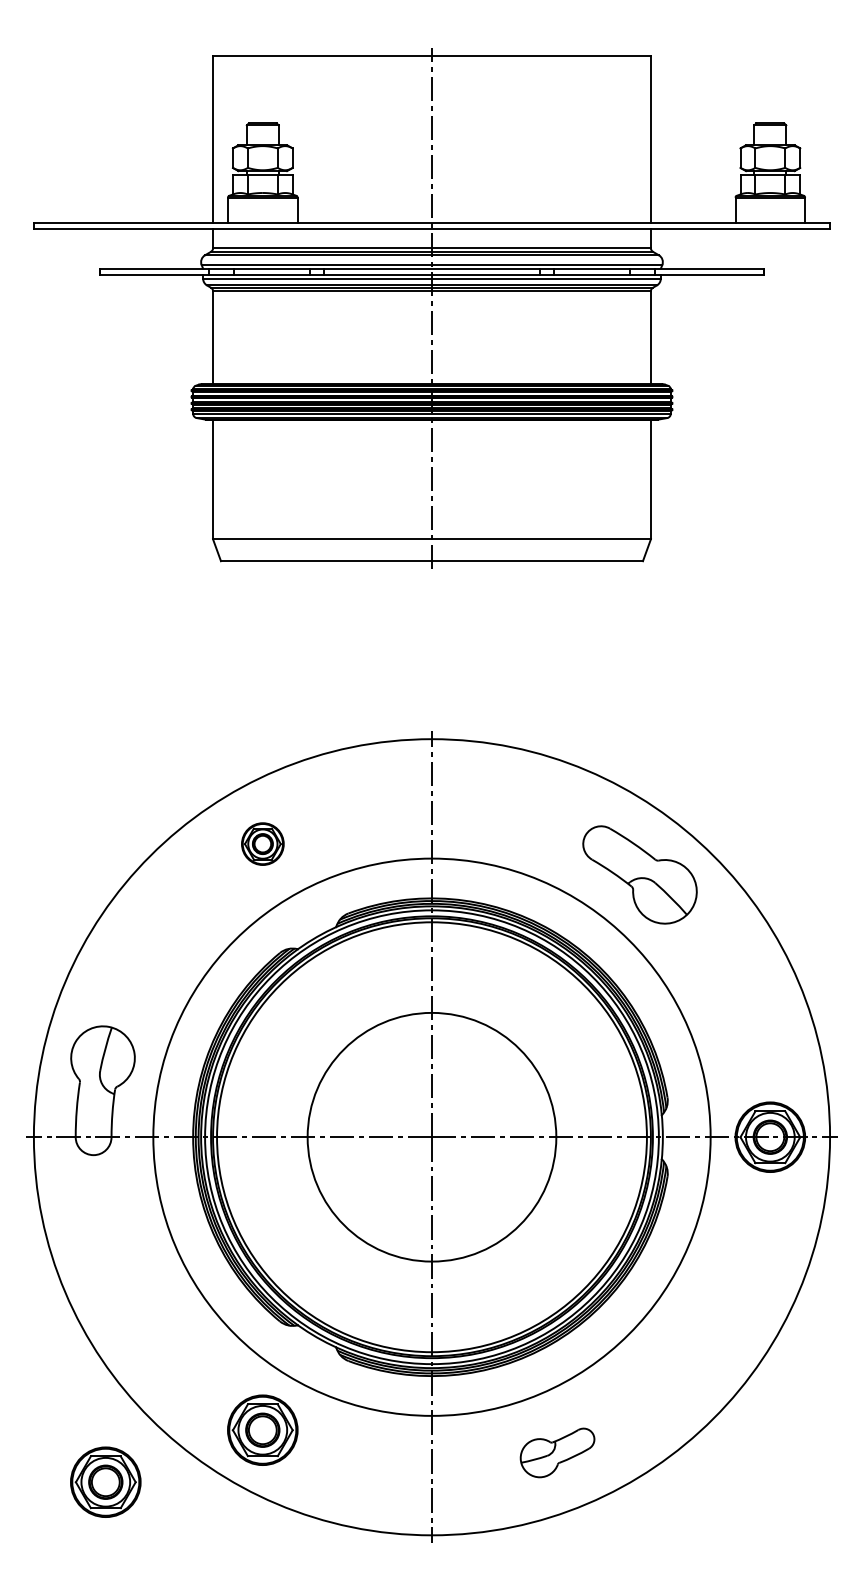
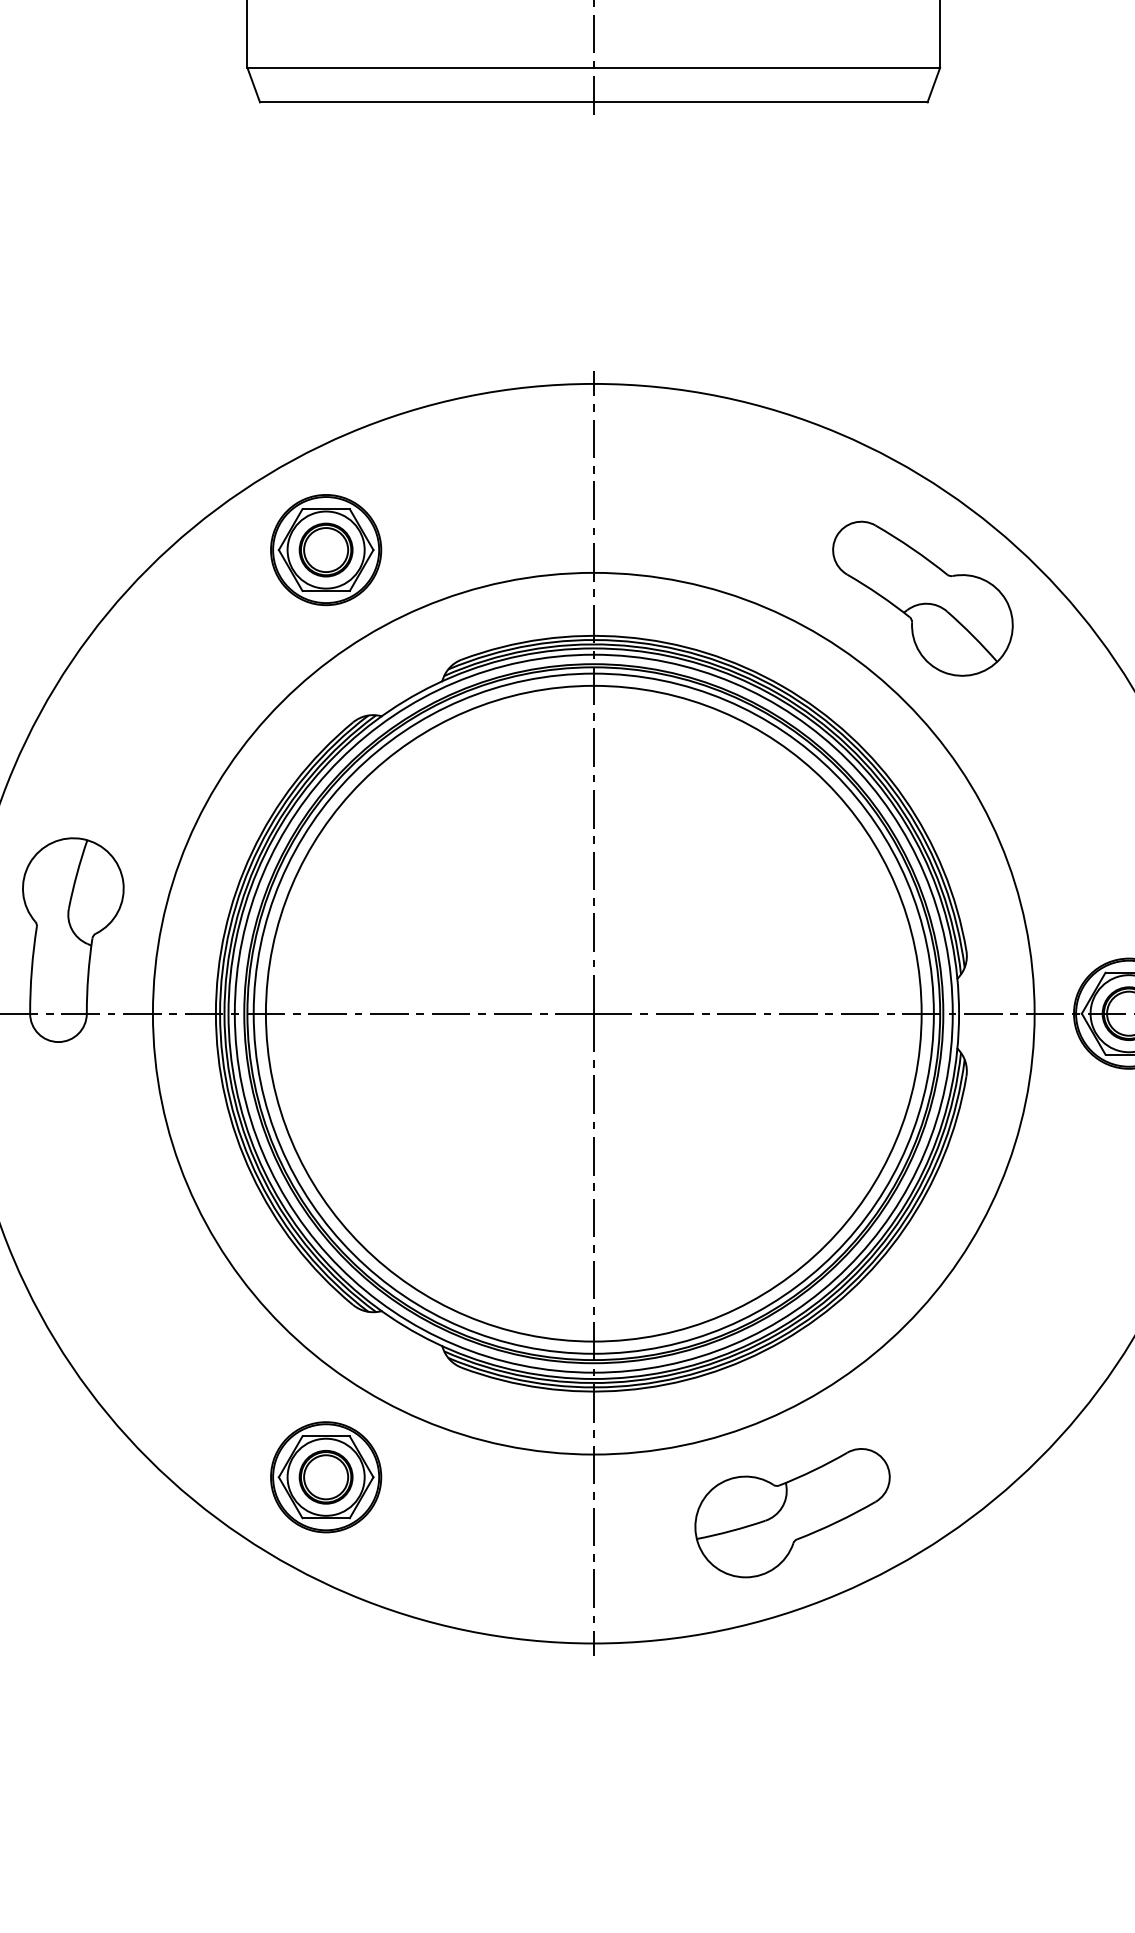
part: (262, 843) -> (325, 548), size x1.67
circle: (431, 1137) -> (593, 1014), size x1.67
part: (557, 1452) -> (792, 1512), size x1.67
part: (105, 1481) -> (77, 1558), removed

